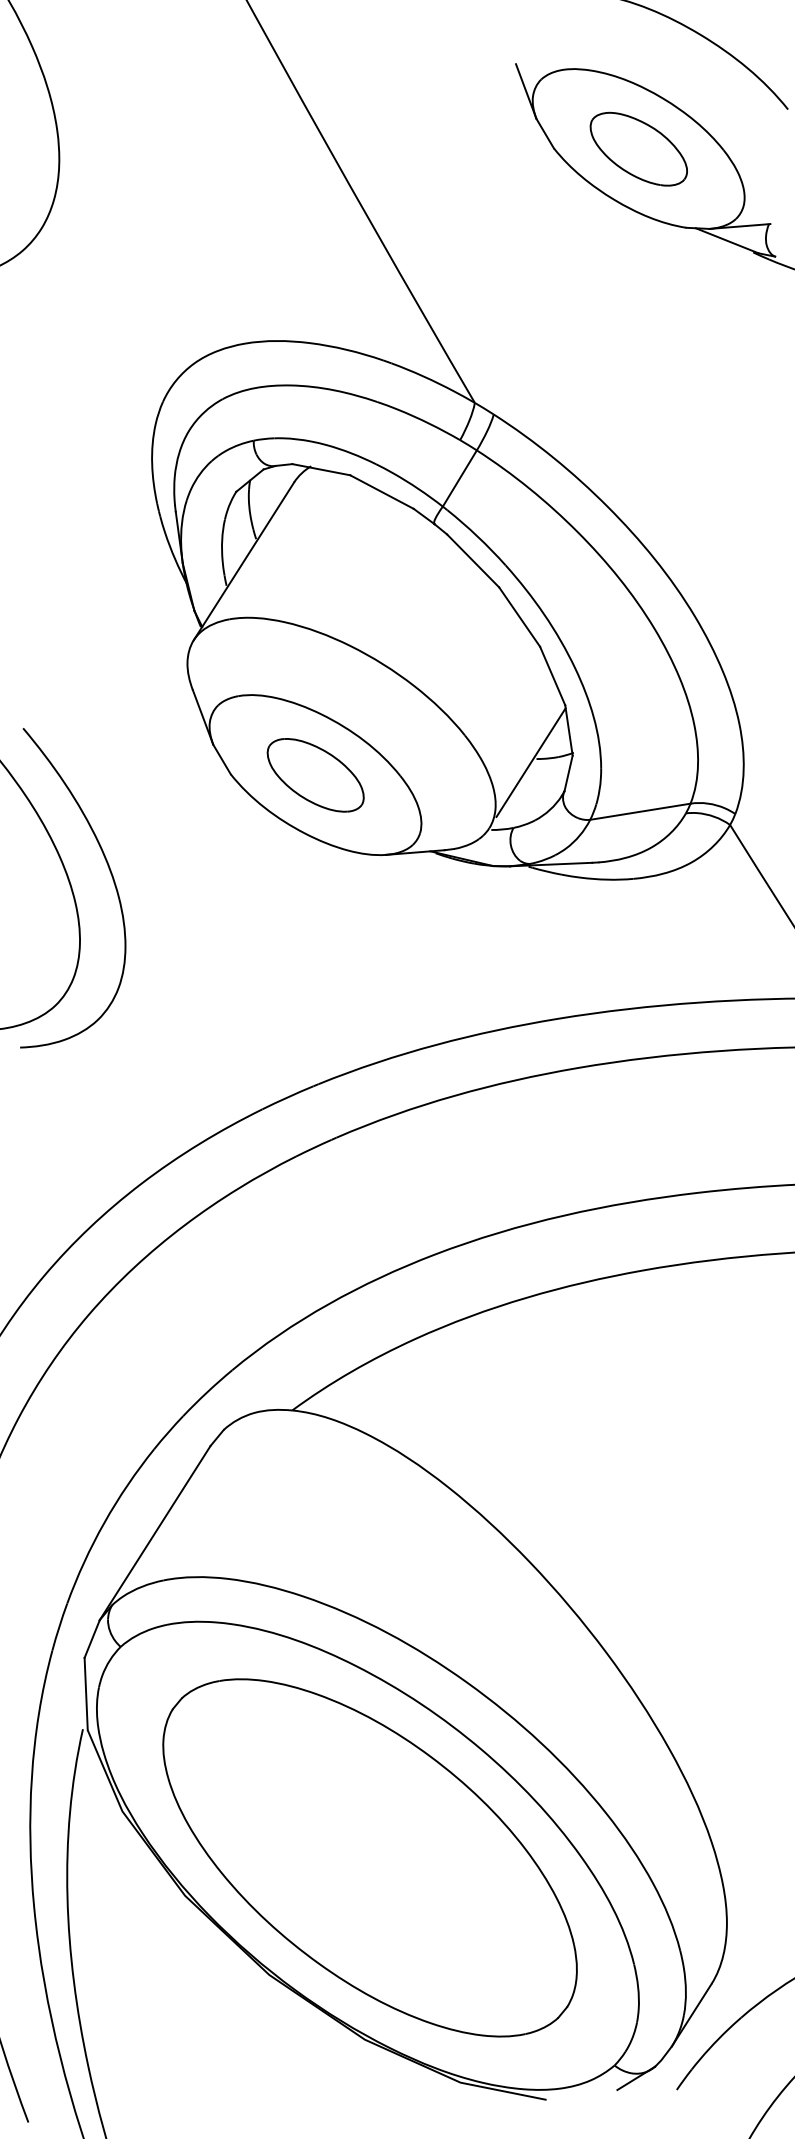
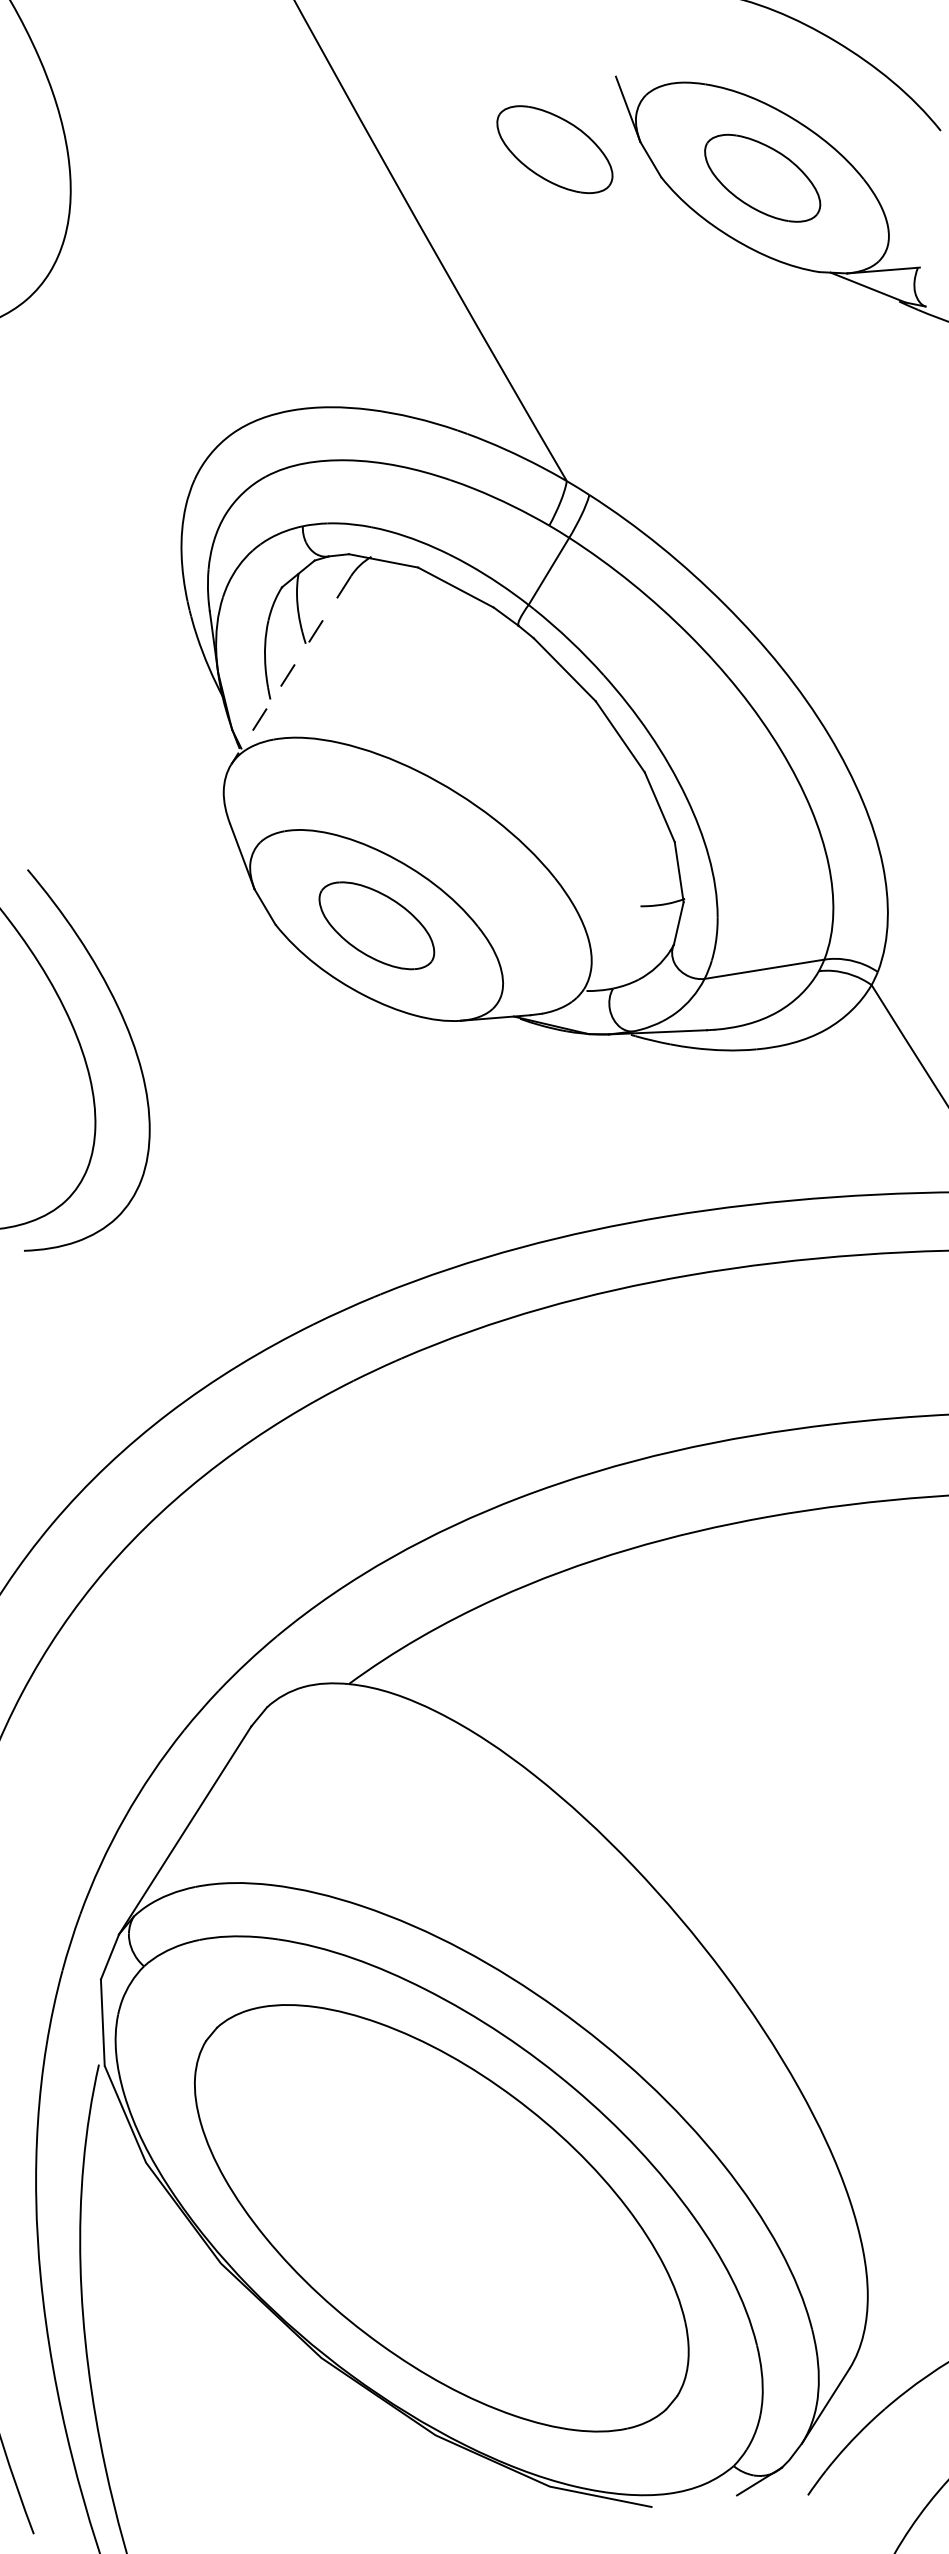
part: (464, 124) -> (554, 148), added
line: (243, 561) -> (290, 670), solid -> dashed
line: (530, 762) -> (633, 910), removed

